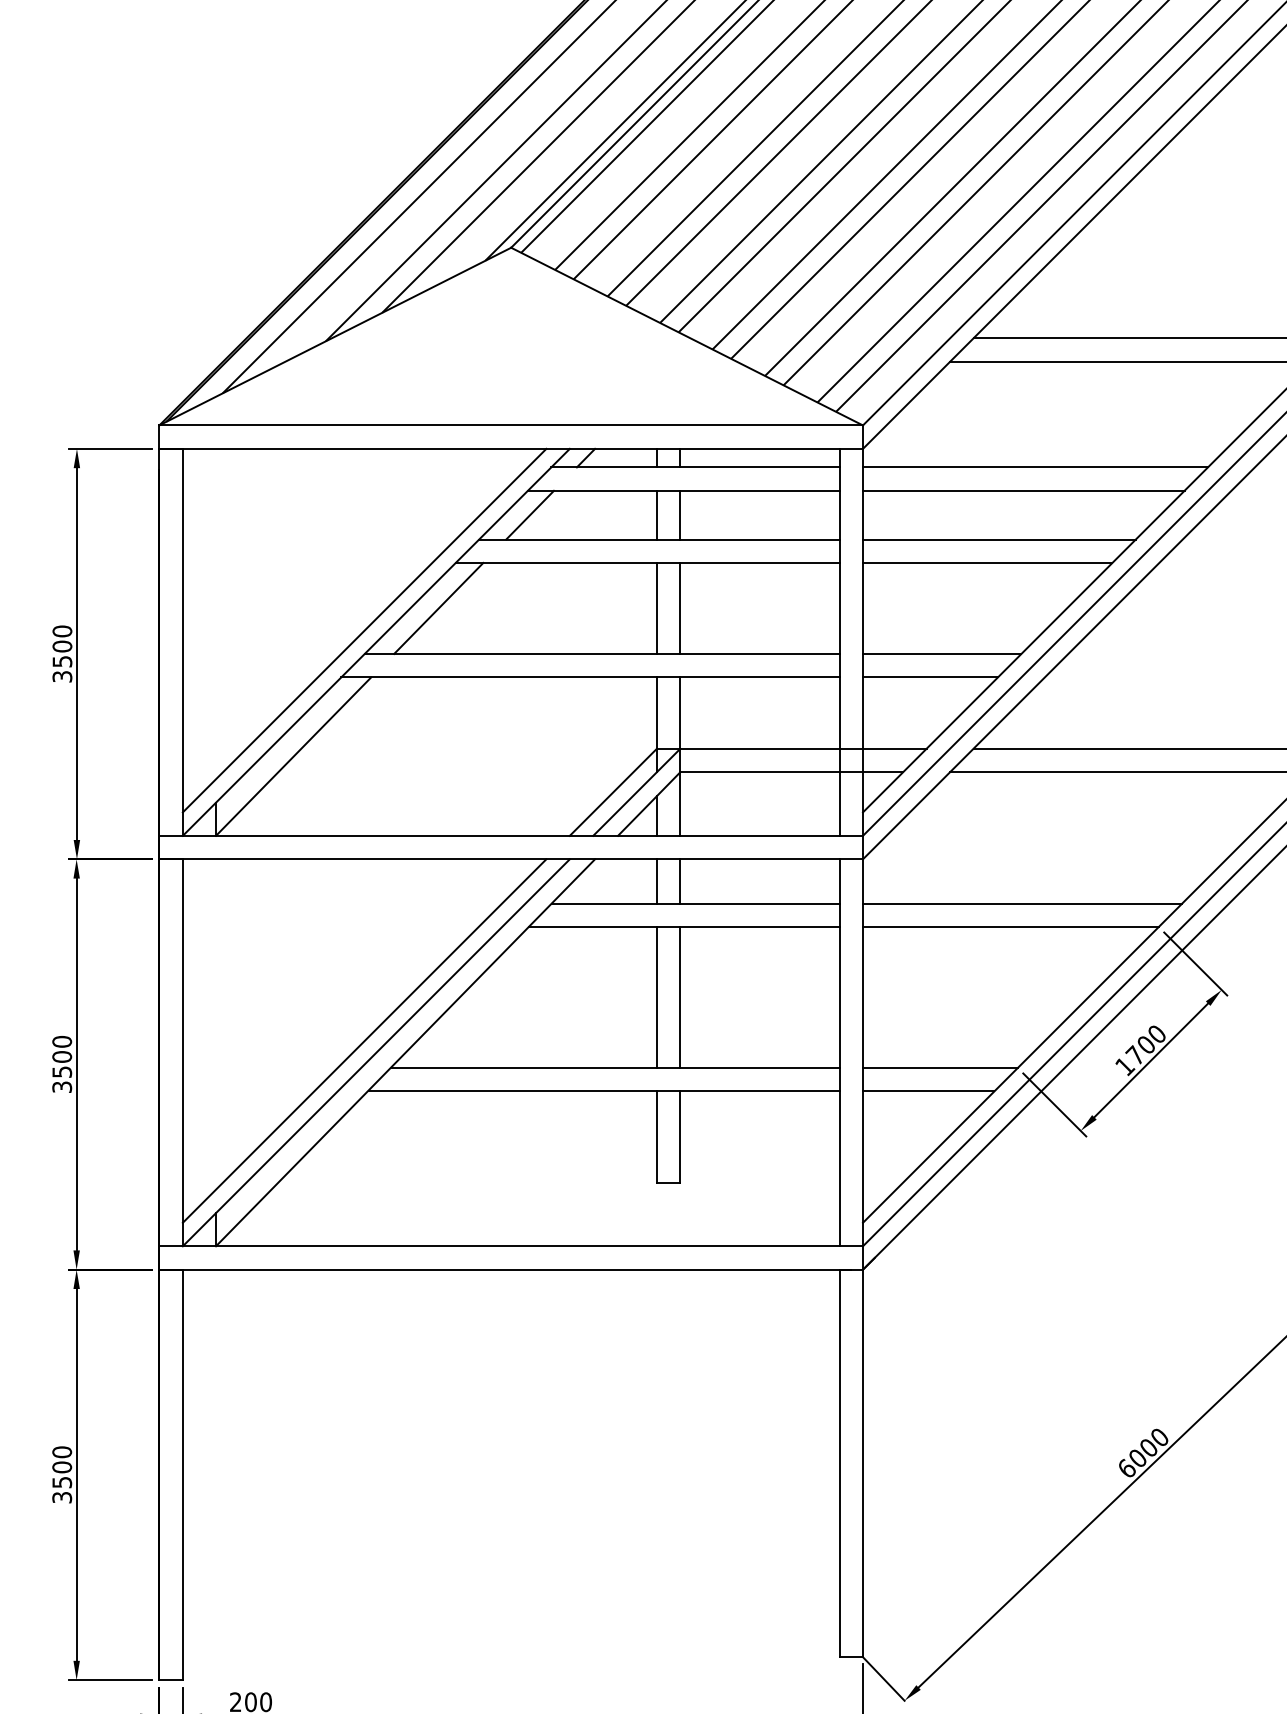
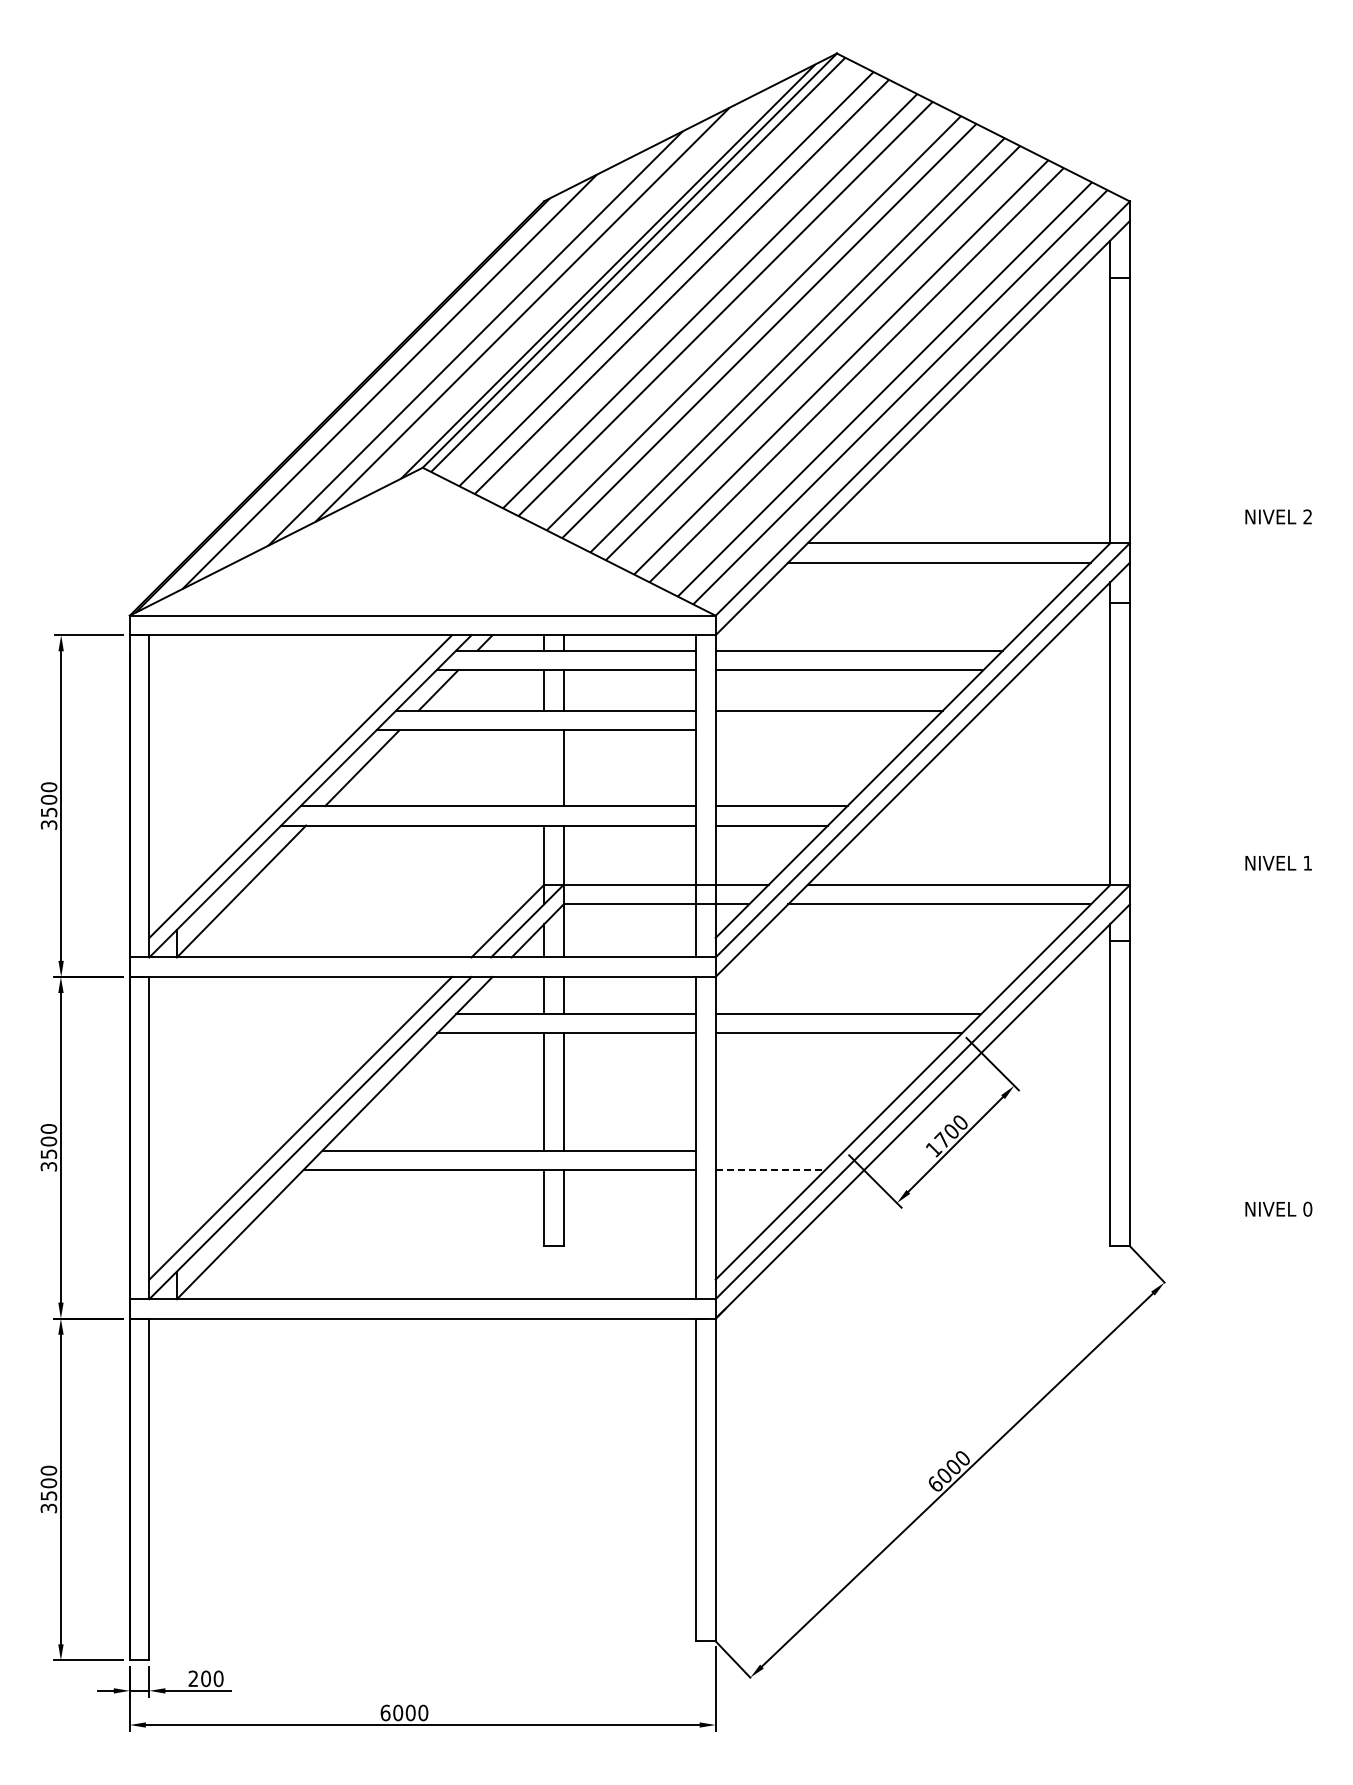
line: (987, 563) -> (819, 730), removed
line: (657, 608) -> (544, 768), removed
line: (939, 1067) -> (779, 1150), removed
line: (928, 1091) -> (770, 1170), solid -> dashed

